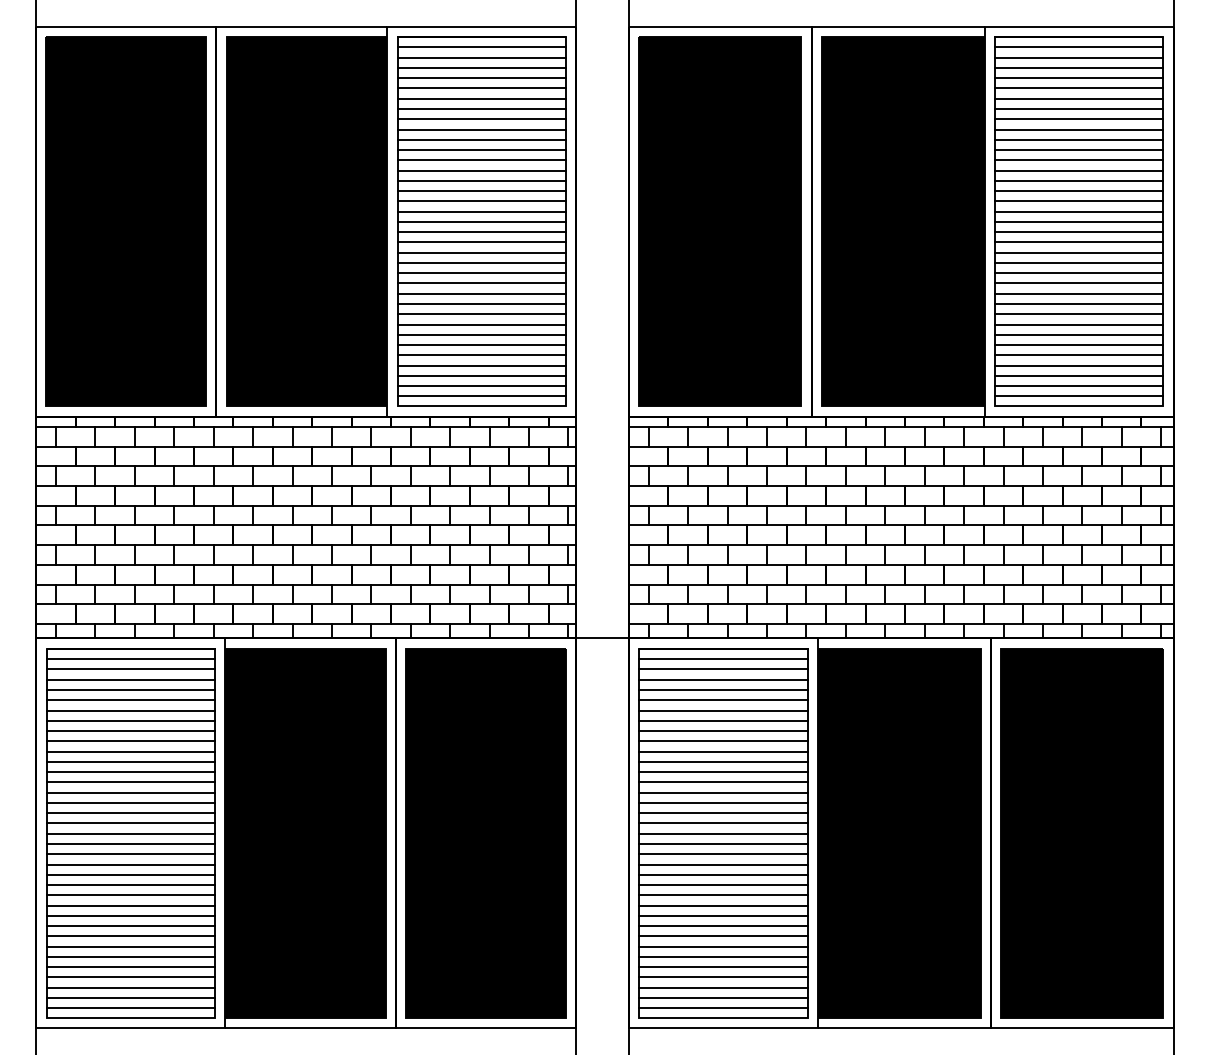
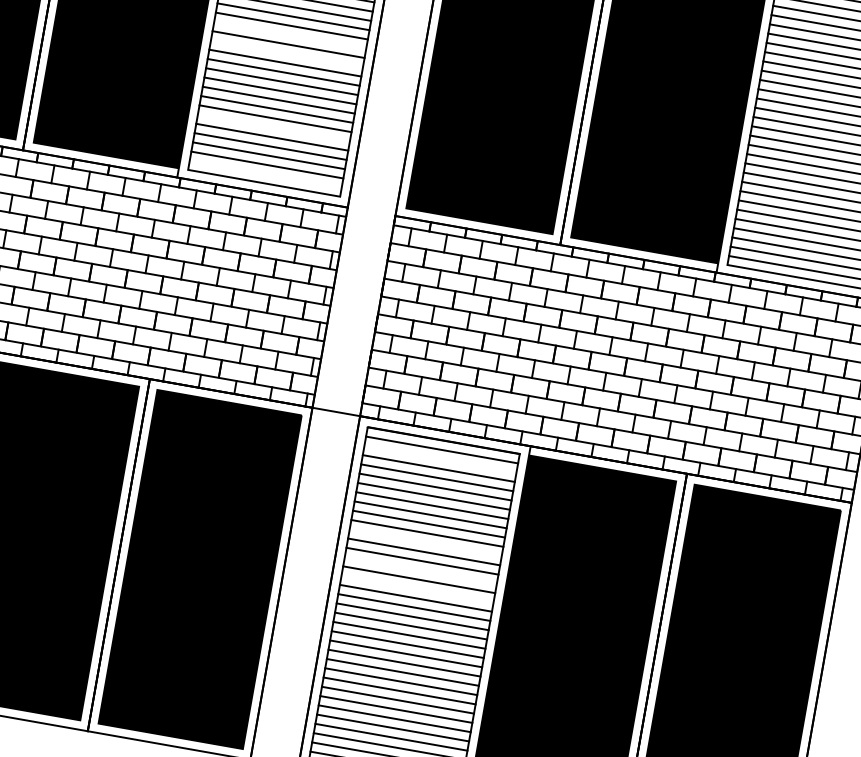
line: (481, 242) -> (289, 35), removed
line: (481, 262) -> (286, 53), removed
line: (481, 345) -> (273, 128), removed
line: (481, 396) -> (265, 174), removed
line: (723, 669) -> (440, 459), removed
line: (723, 761) -> (425, 542), removed
line: (723, 792) -> (420, 570), removed
line: (723, 813) -> (417, 589), removed

